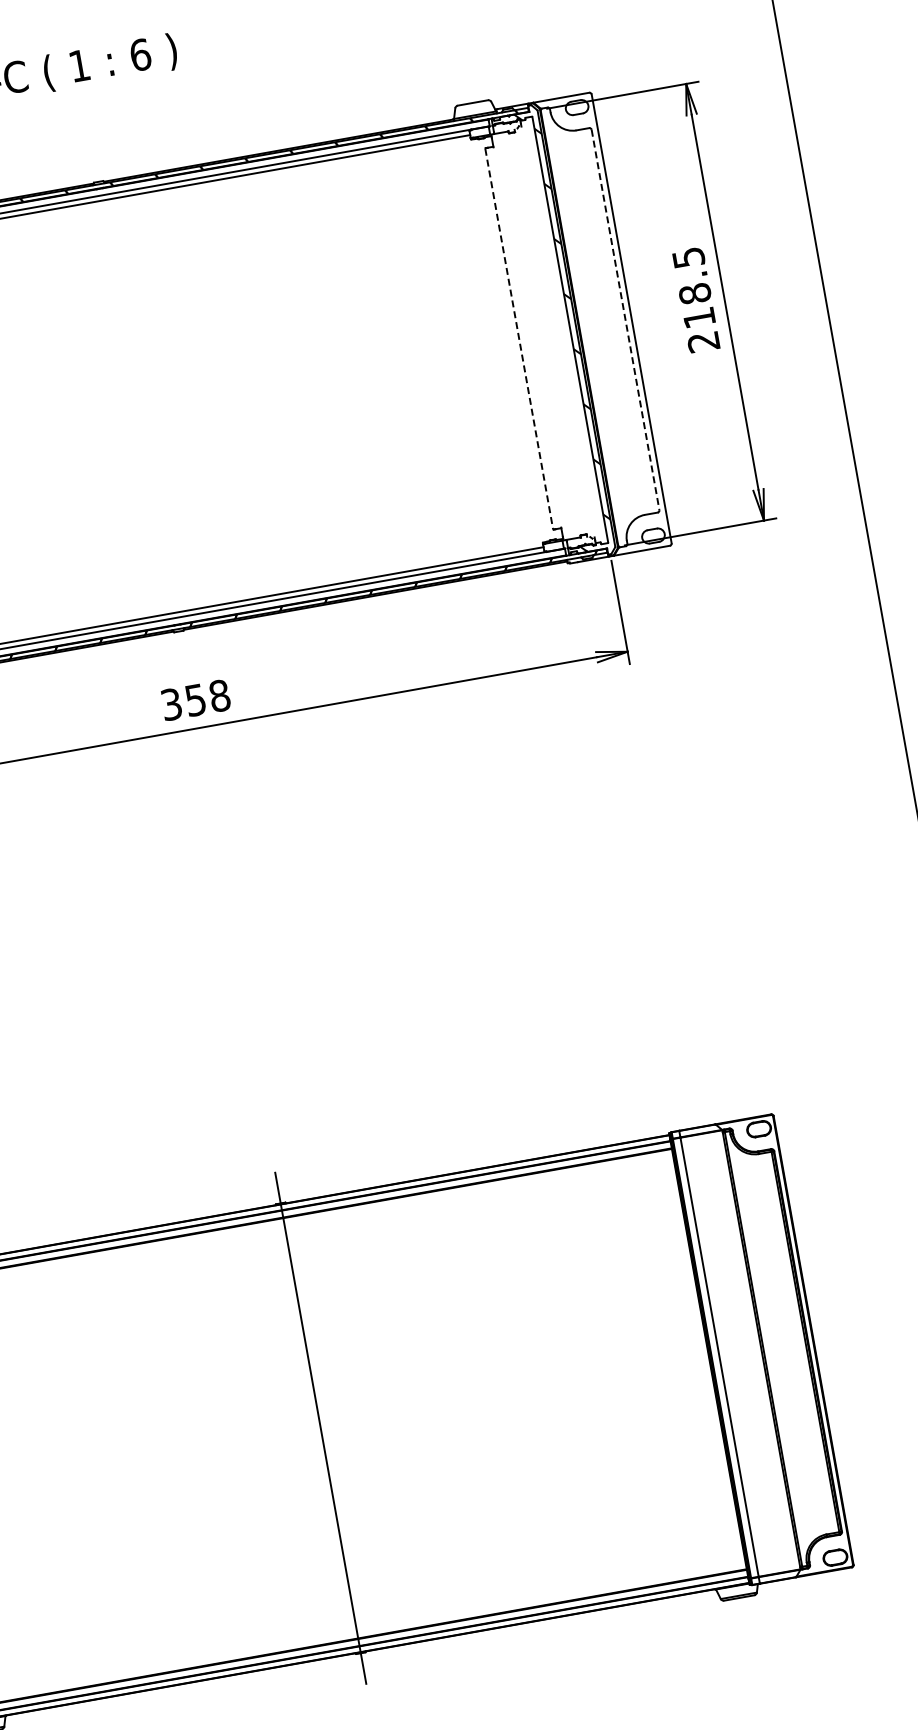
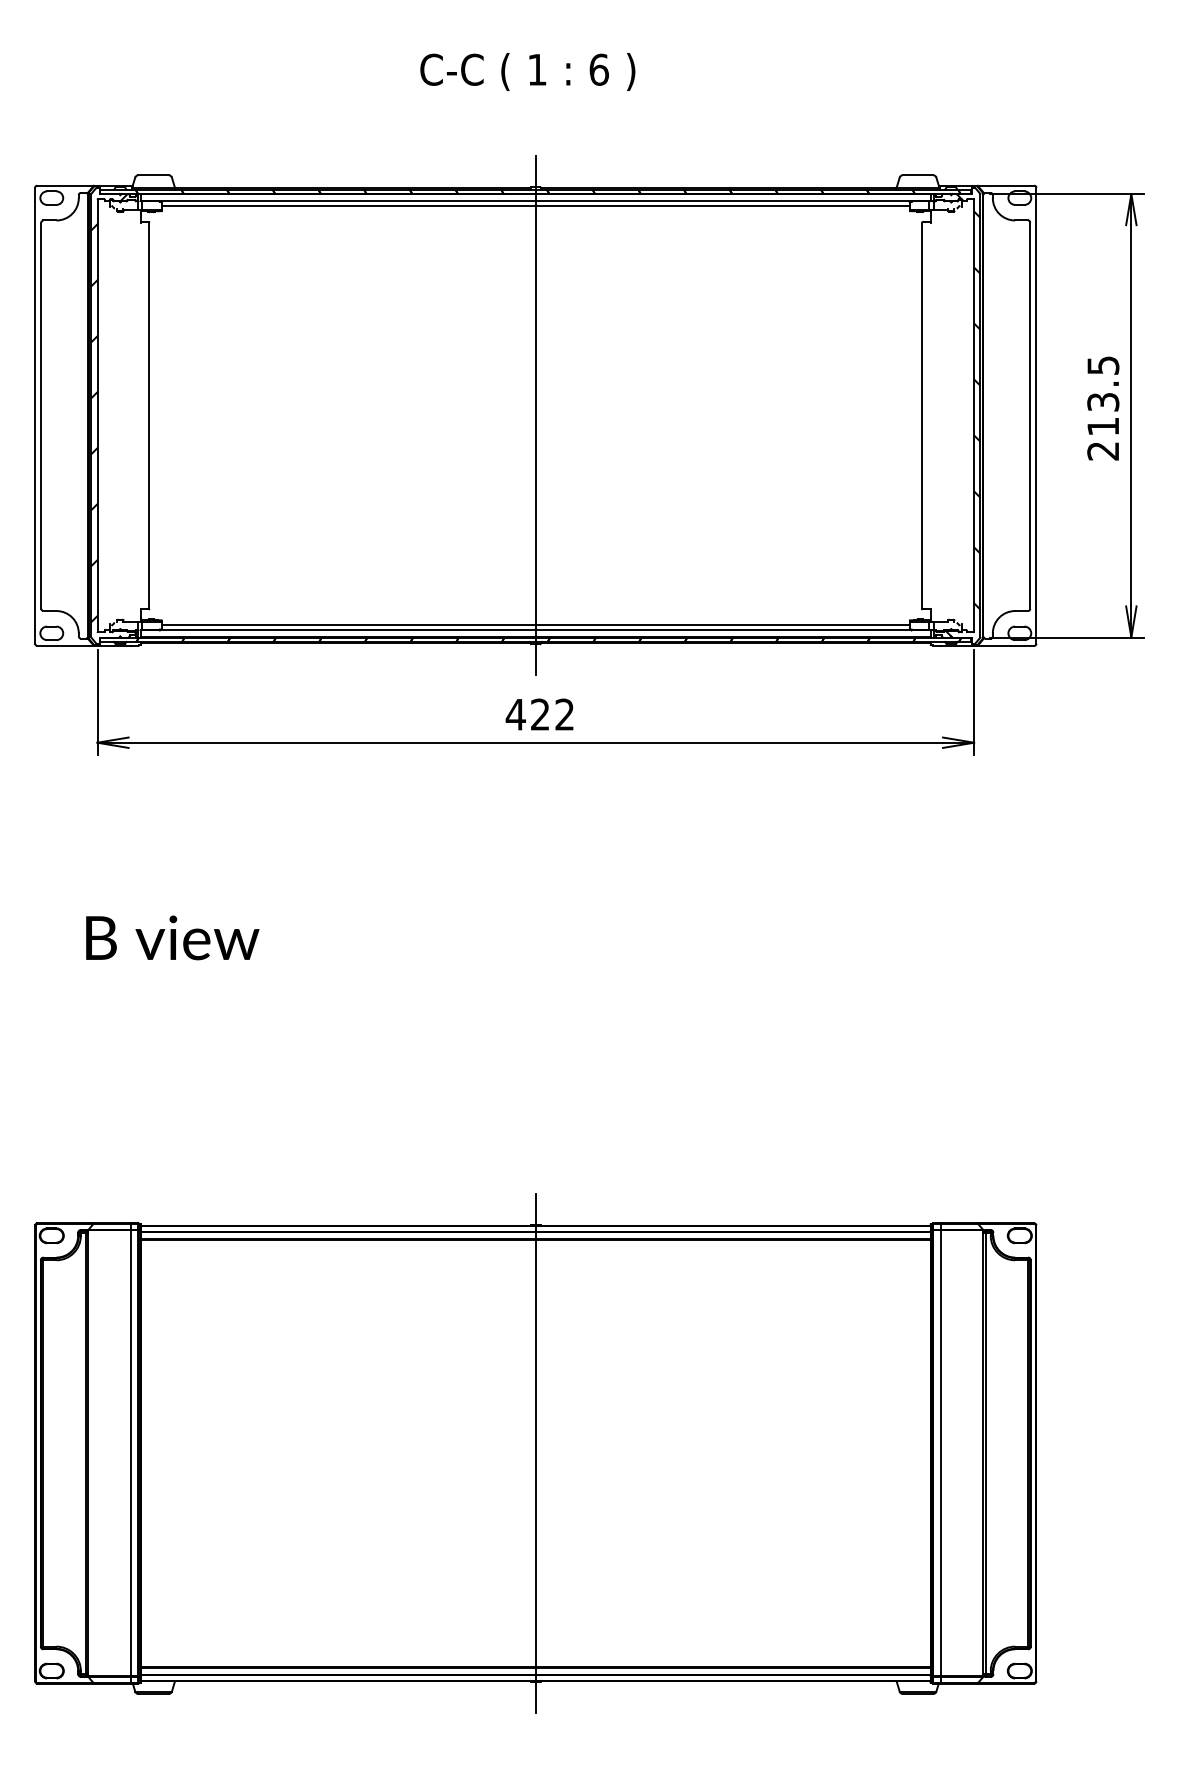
text: (695, 293) -> (1103, 401), 218.5 -> 213.5
line: (625, 320) -> (1030, 416), dashed -> solid
line: (519, 339) -> (922, 416), dashed -> solid
line: (138, 406) -> (535, 415), added
text: (194, 700) -> (539, 714), 358 -> 422

